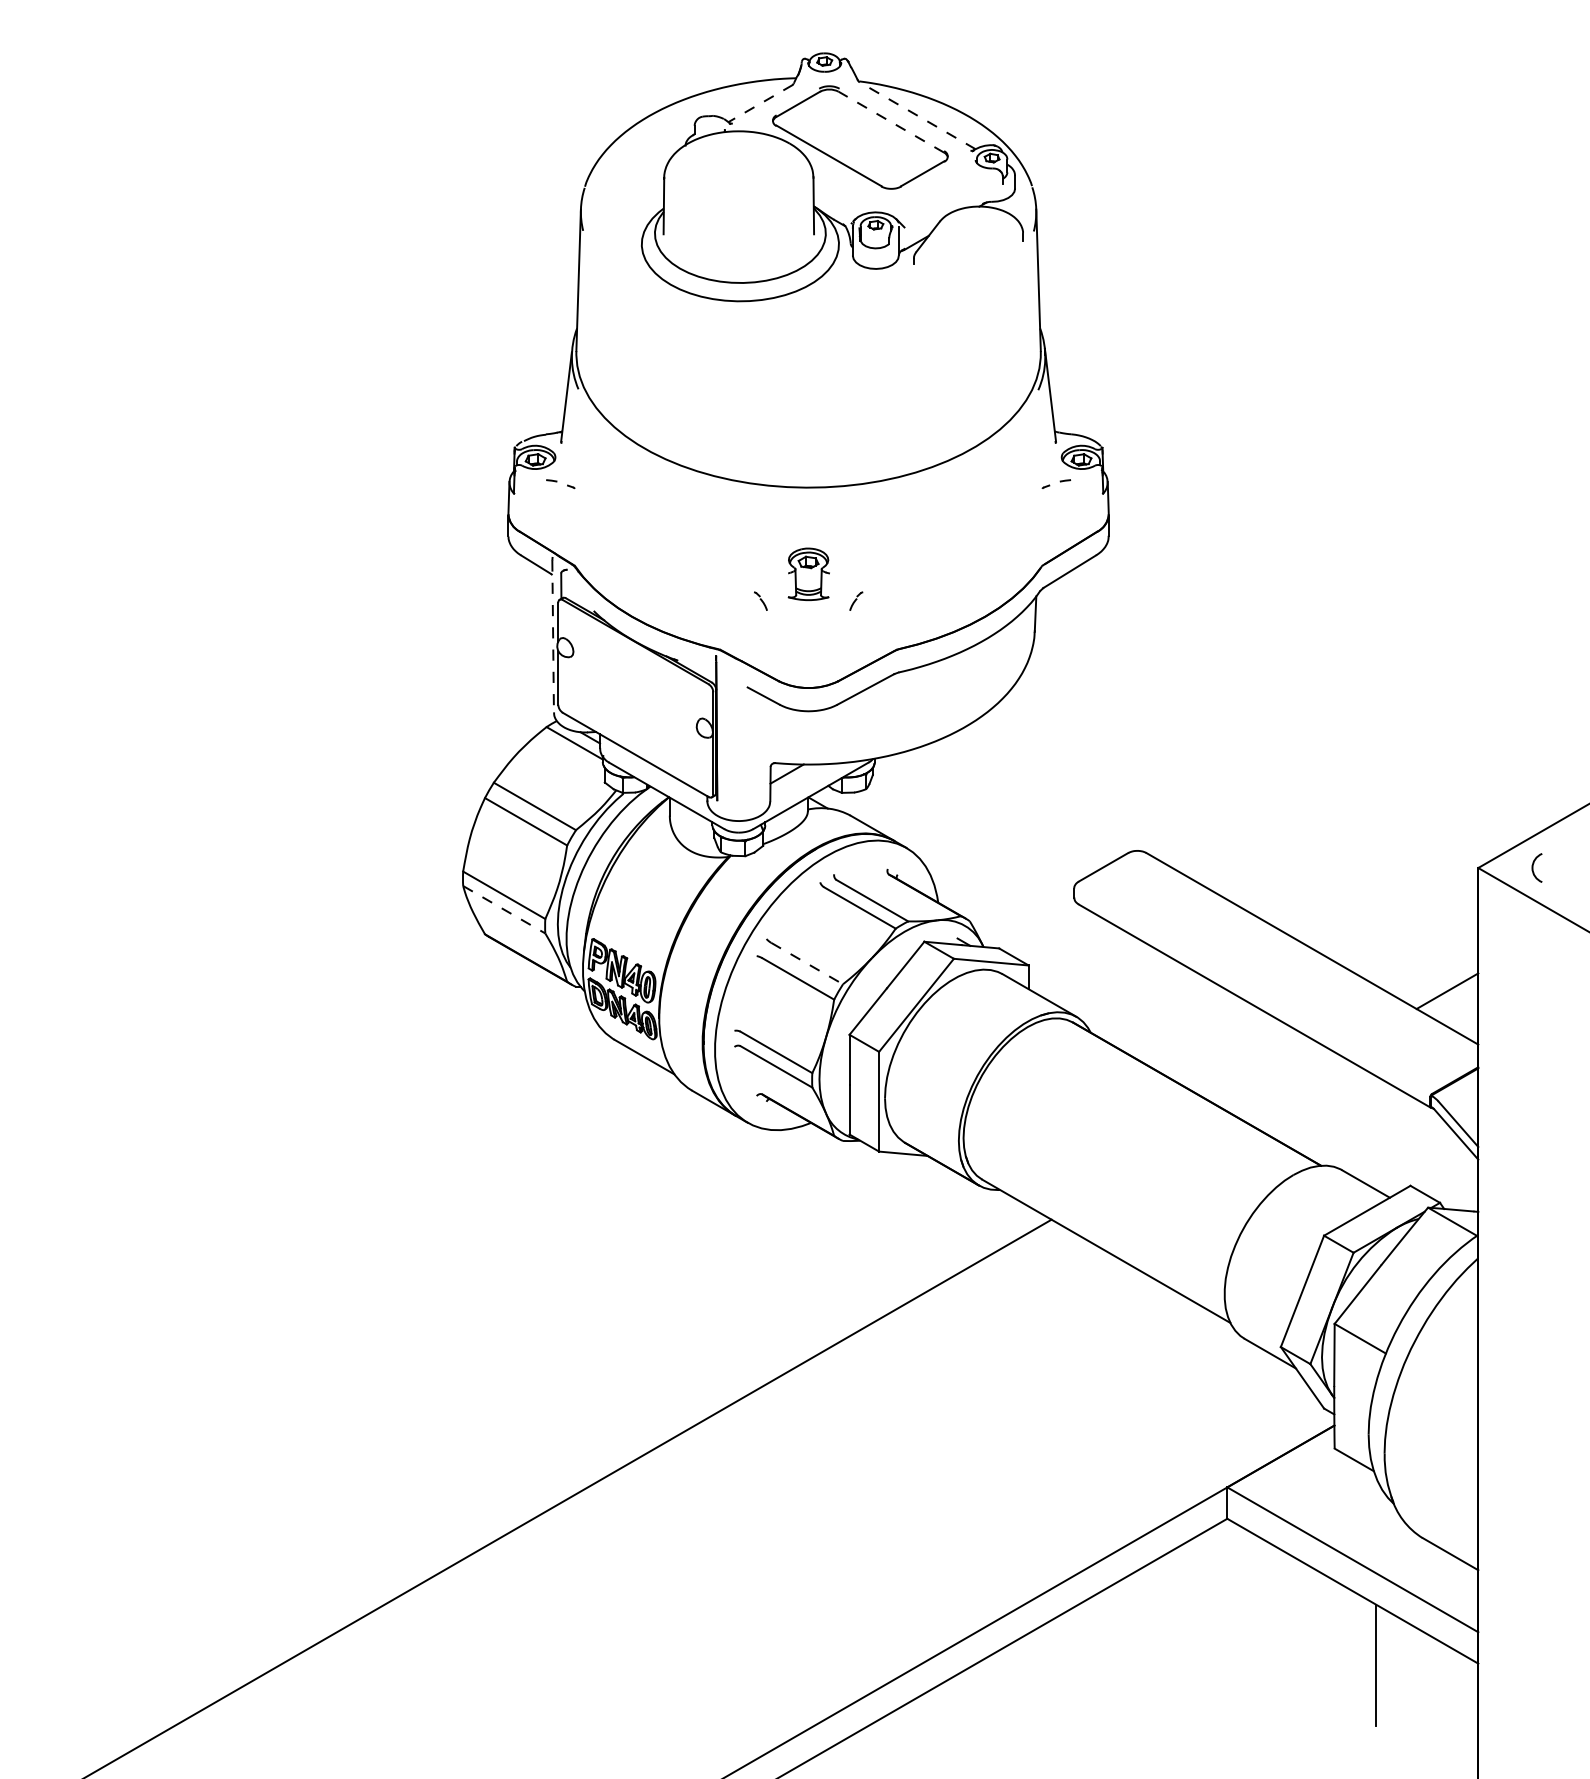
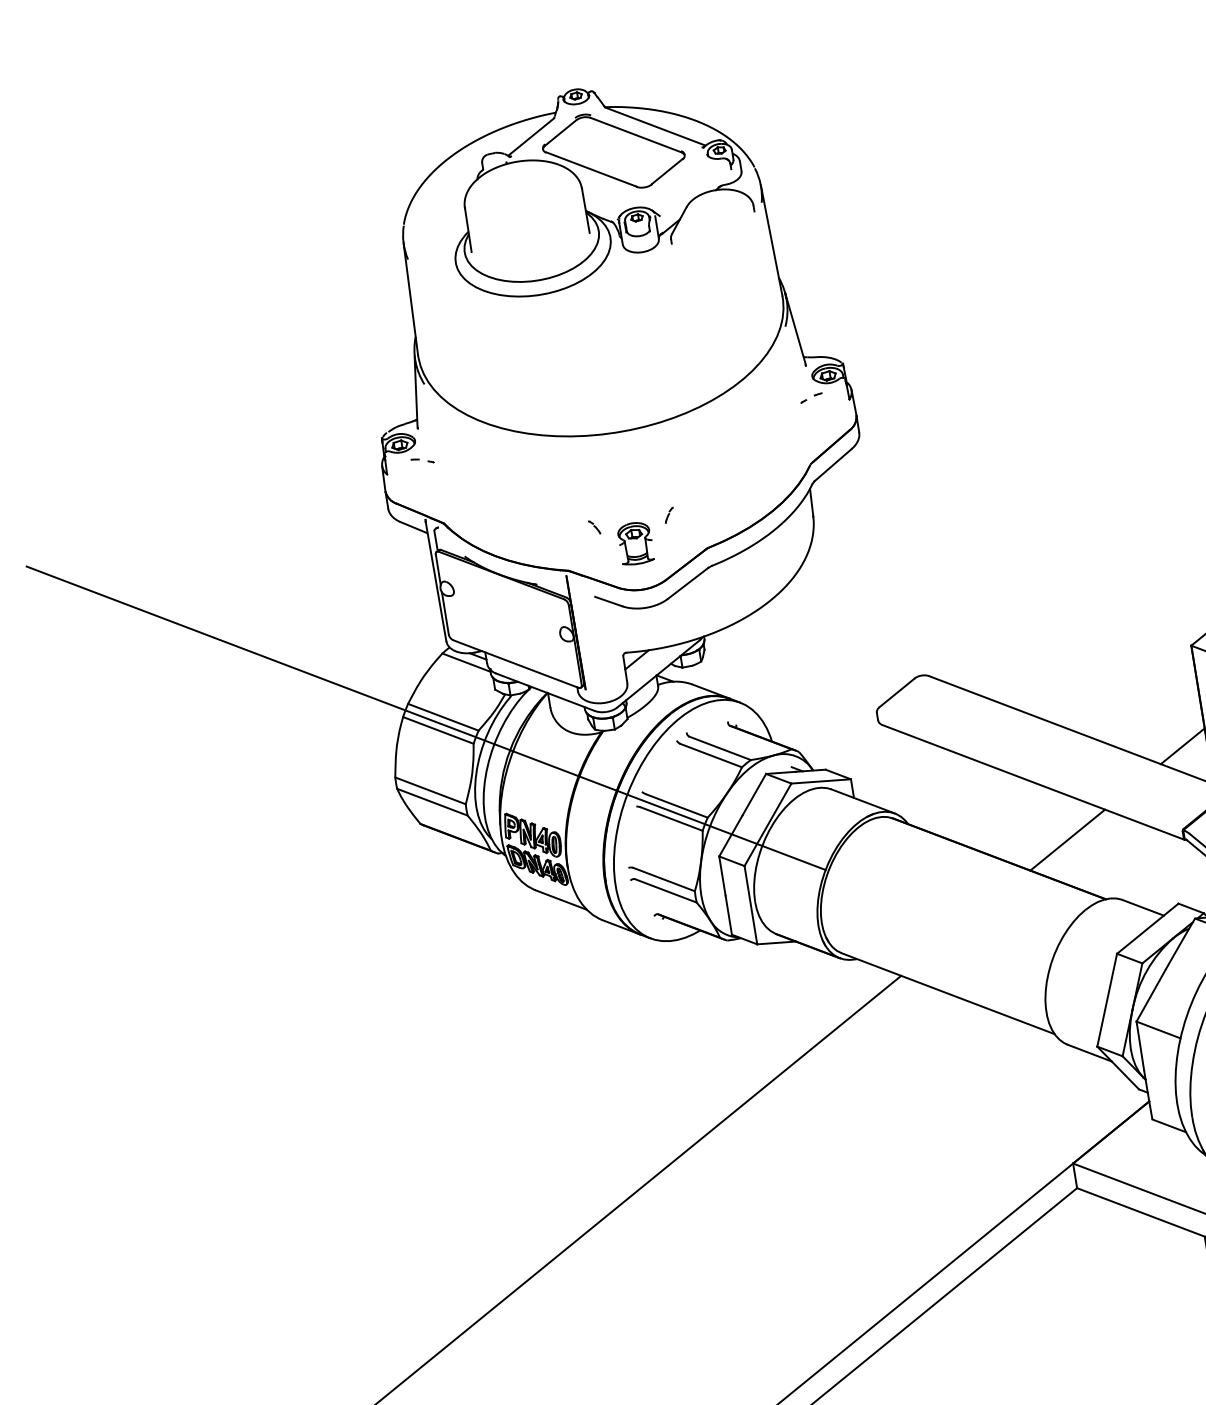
line: (760, 103) -> (531, 137), dashed -> solid
line: (916, 115) -> (654, 126), dashed -> solid
line: (891, 122) -> (636, 135), dashed -> solid
part: (808, 573) -> (635, 542), moved
line: (553, 637) -> (436, 582), dashed -> solid
line: (513, 804) -> (426, 718), added
line: (504, 909) -> (432, 801), dashed -> solid
line: (807, 963) -> (677, 805), dashed -> solid
line: (1285, 1084) -> (1067, 840), added

